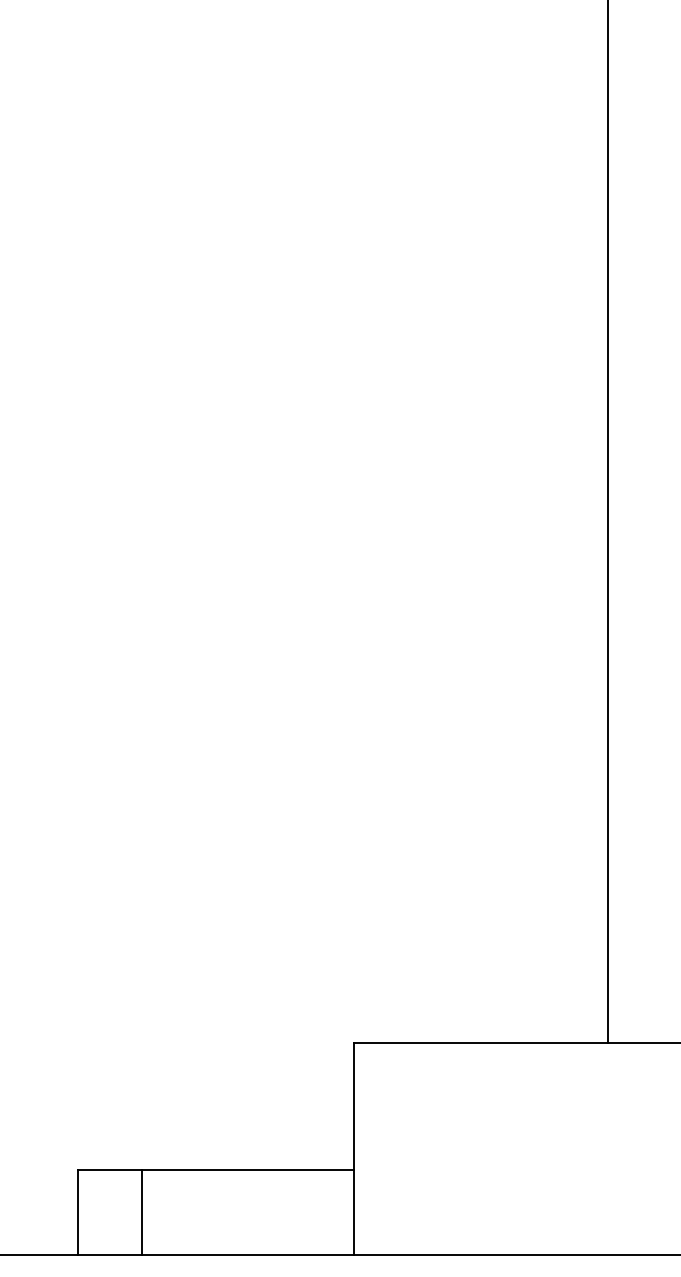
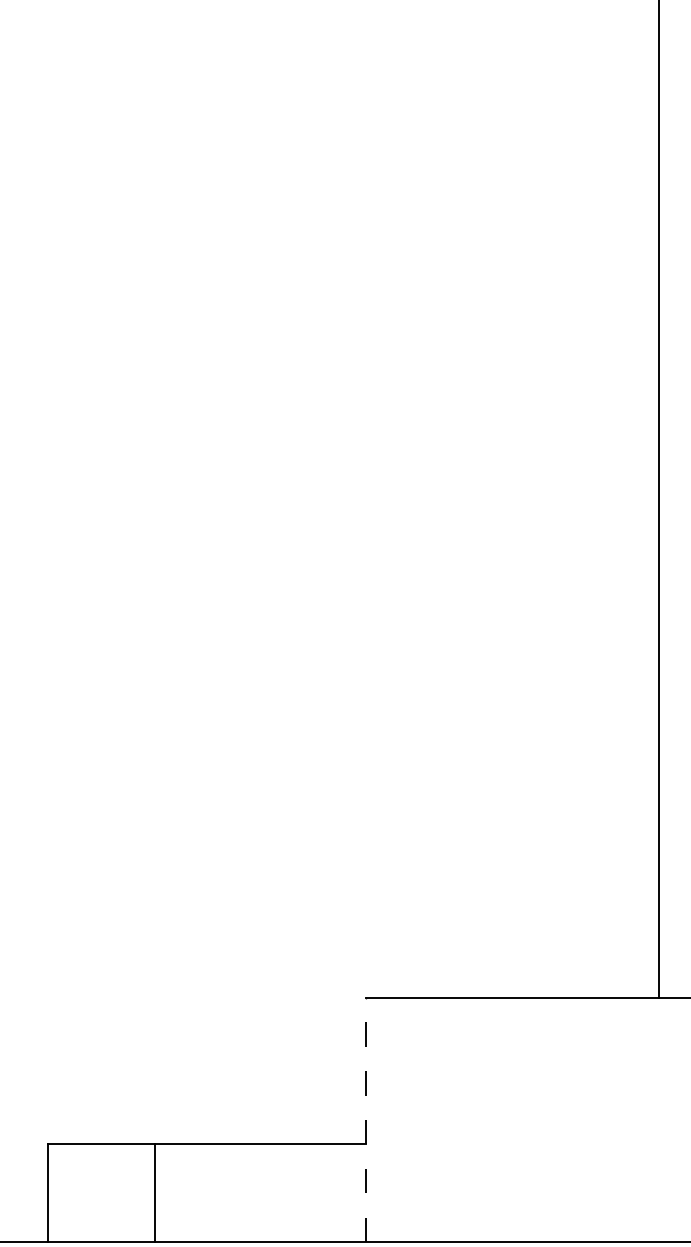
line: (353, 1148) -> (365, 1119), solid -> dashed
line: (141, 1211) -> (154, 1192), moved

